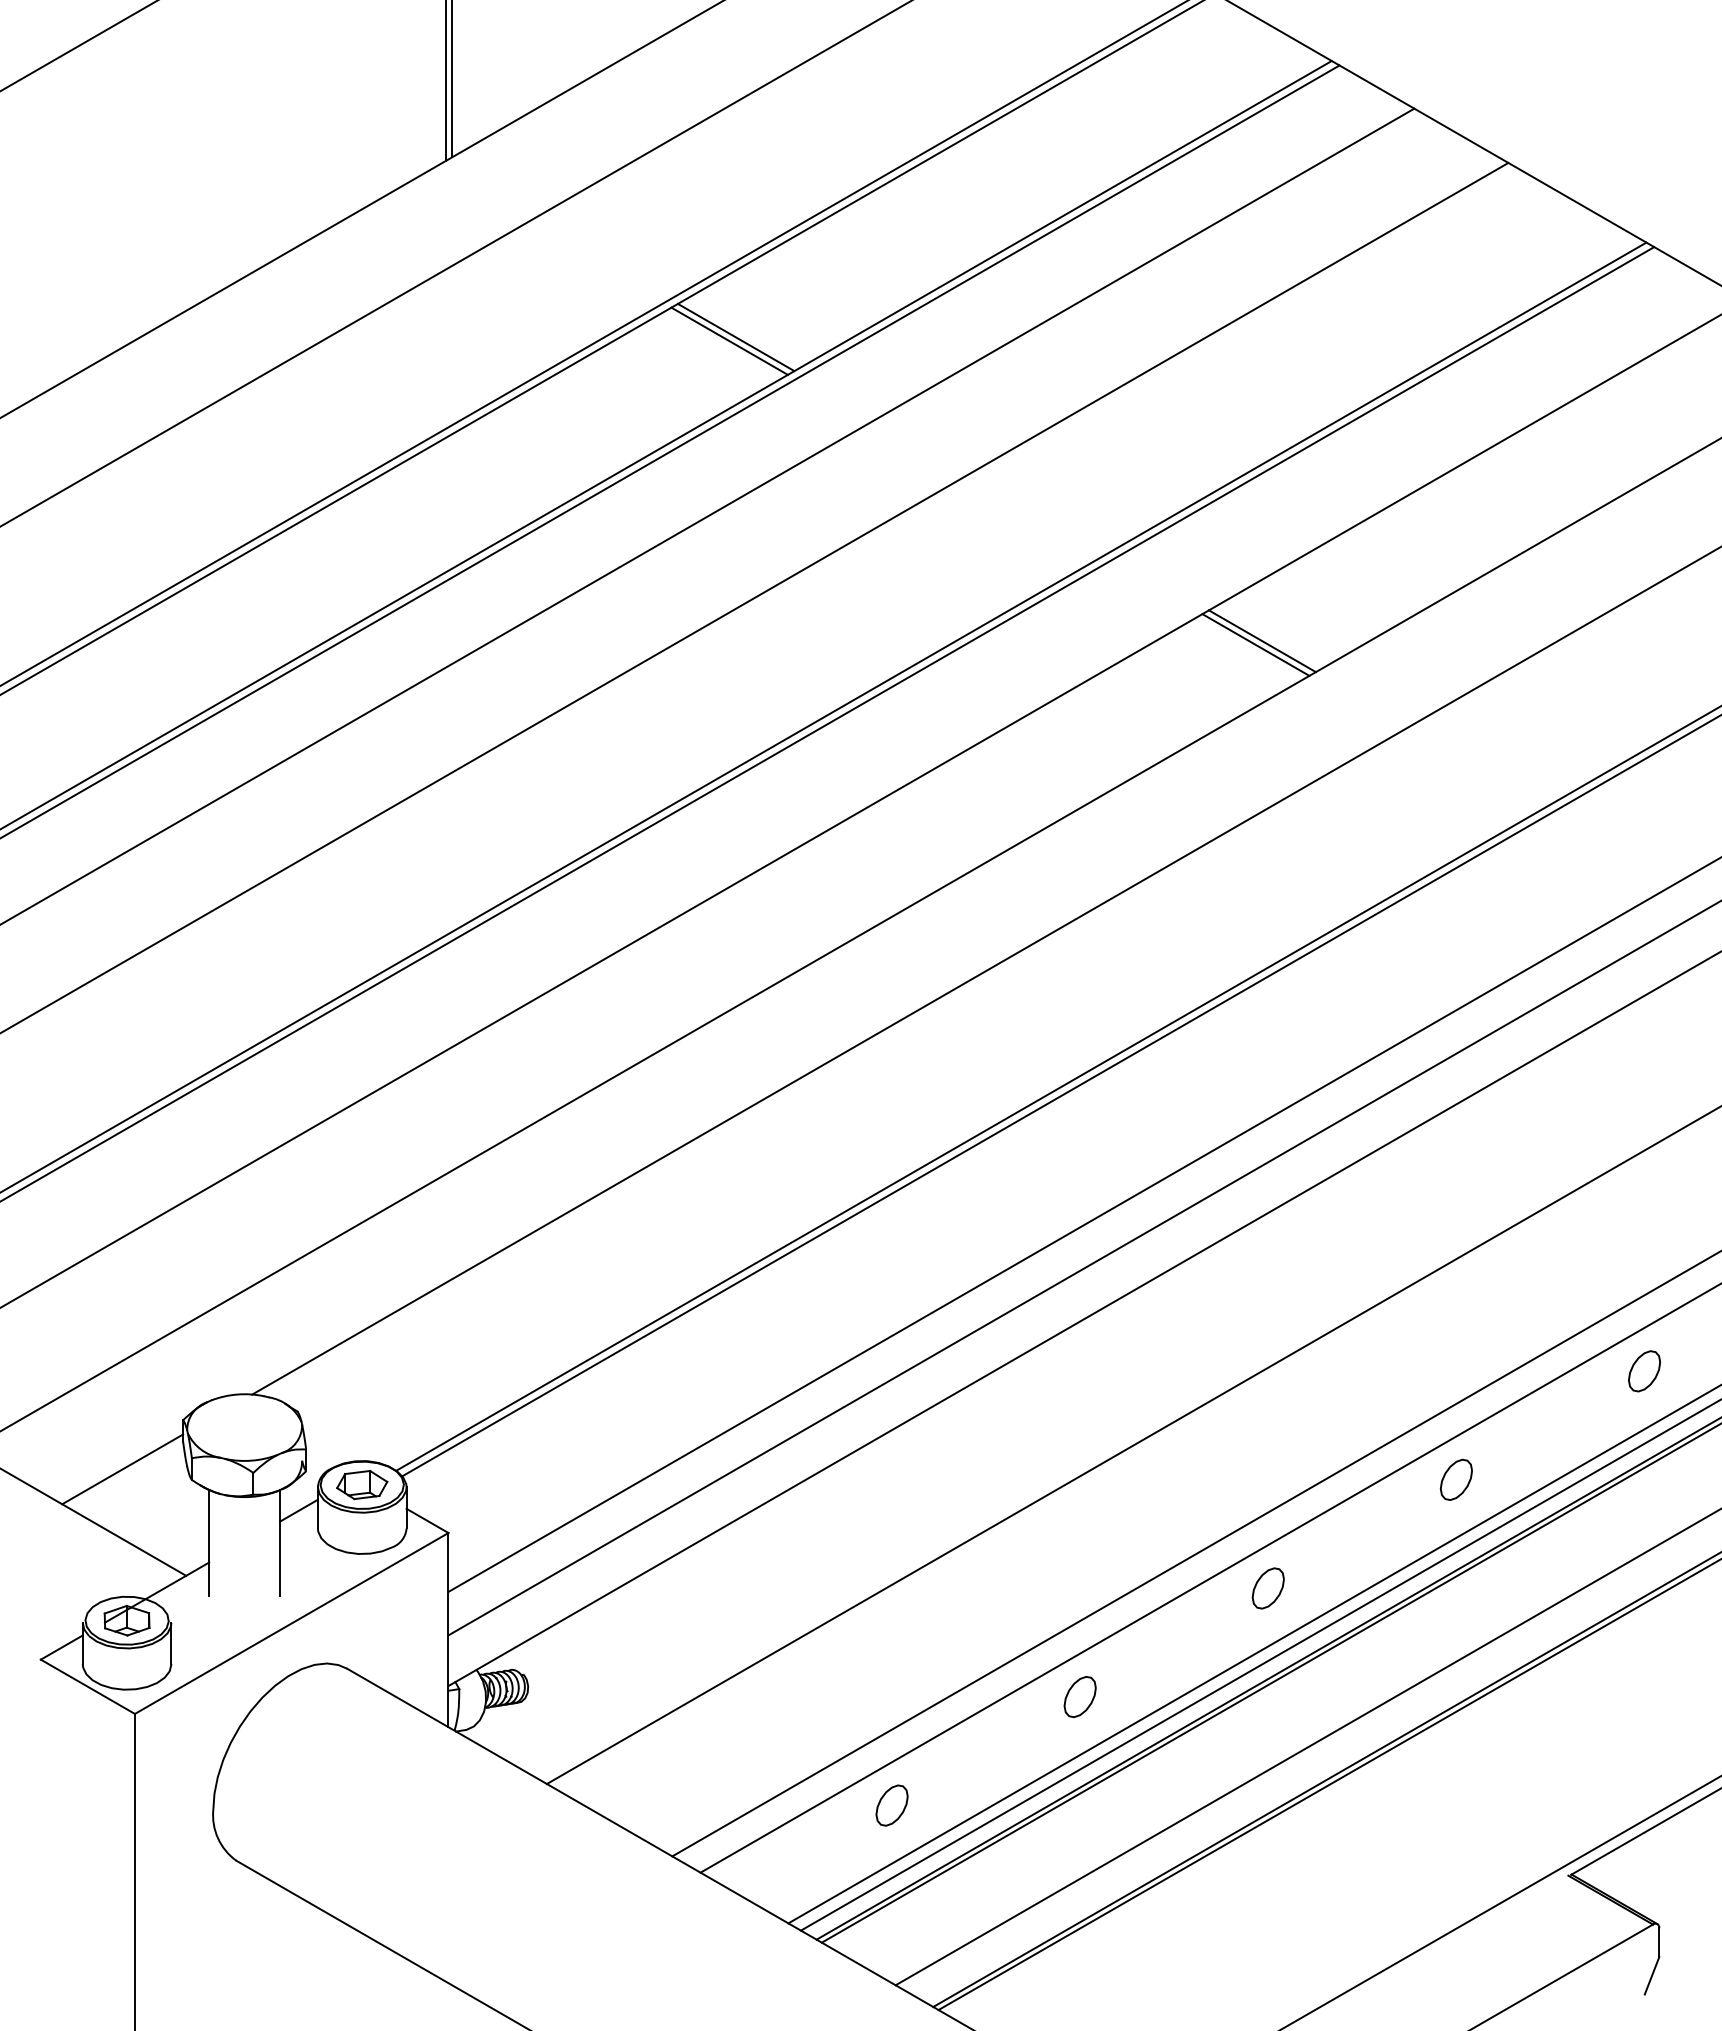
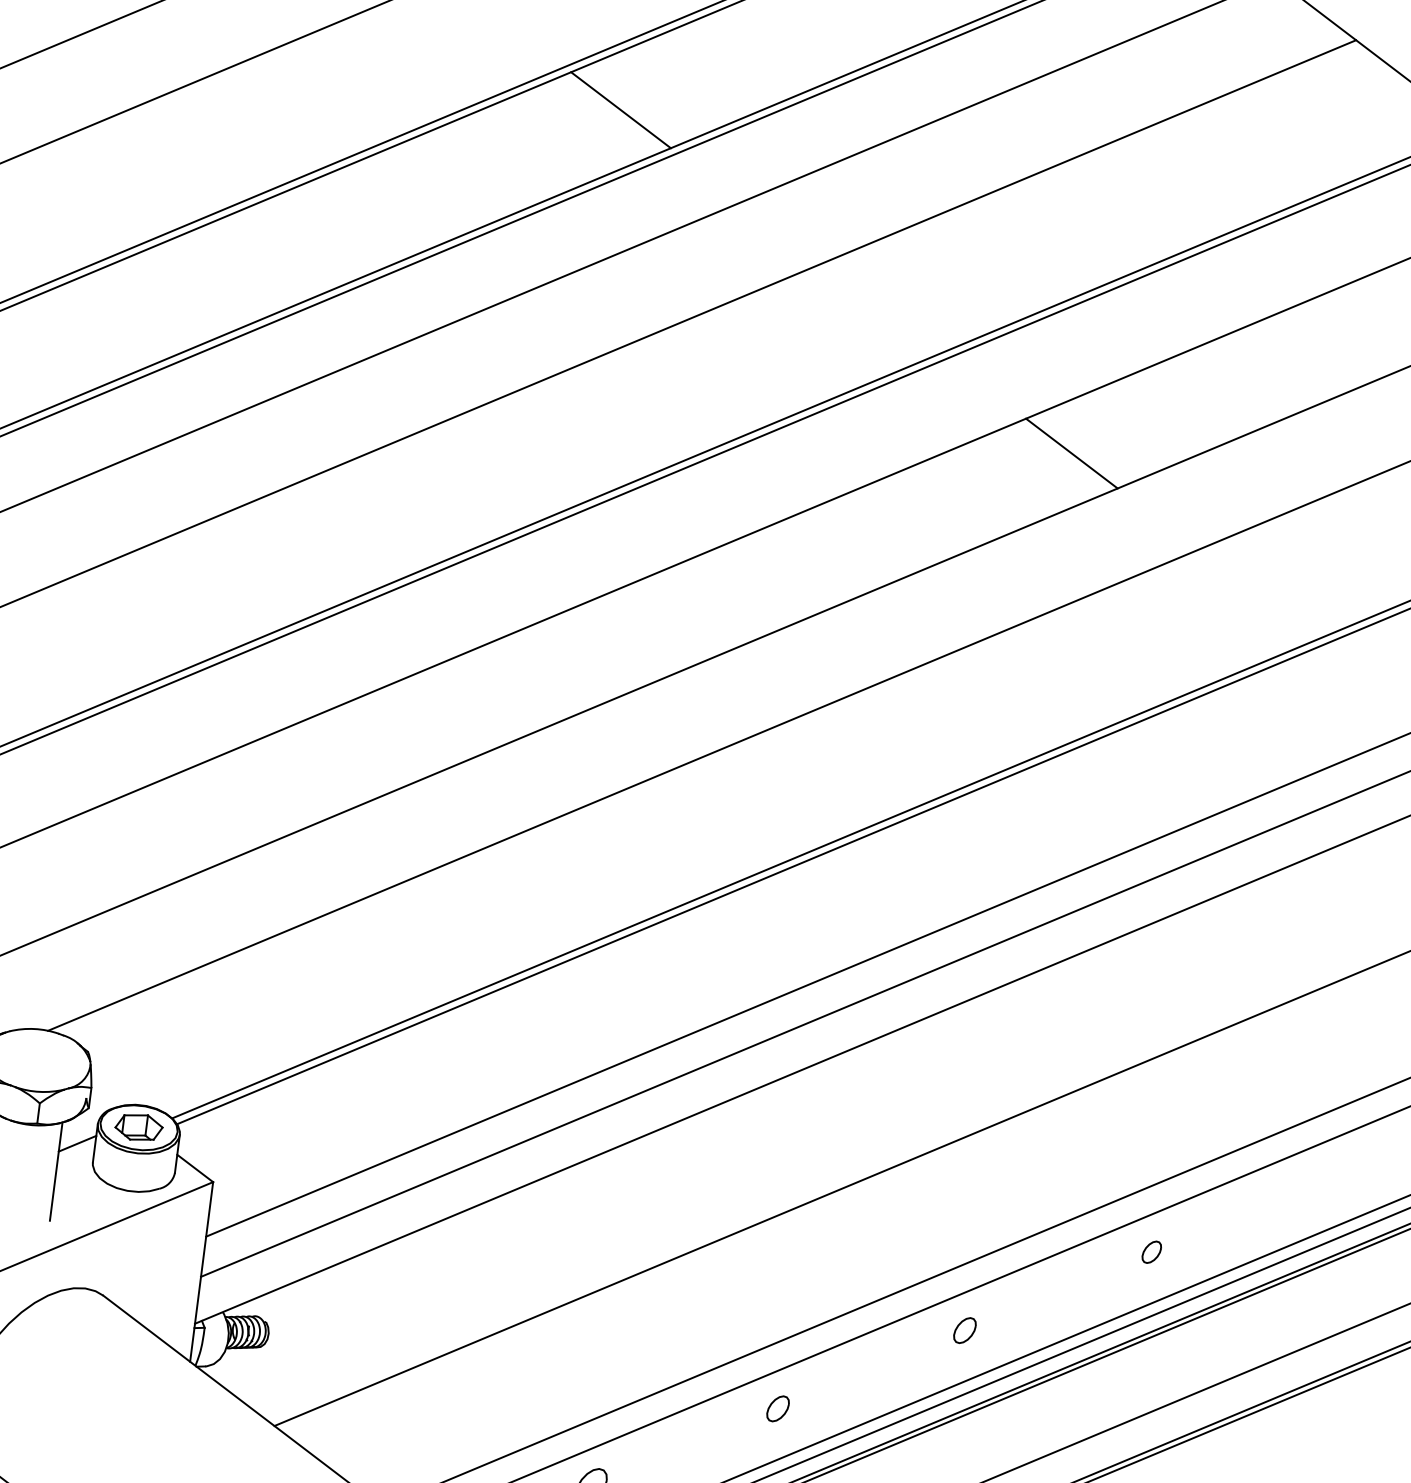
line: (729, 340) -> (614, 112), removed
line: (1255, 644) -> (1065, 455), removed
part: (1644, 1371) -> (1338, 1174), removed
part: (1455, 1479) -> (1151, 1251), size x0.6
part: (1267, 1588) -> (964, 1330), size x0.7
part: (1079, 1697) -> (777, 1409), size x0.7

